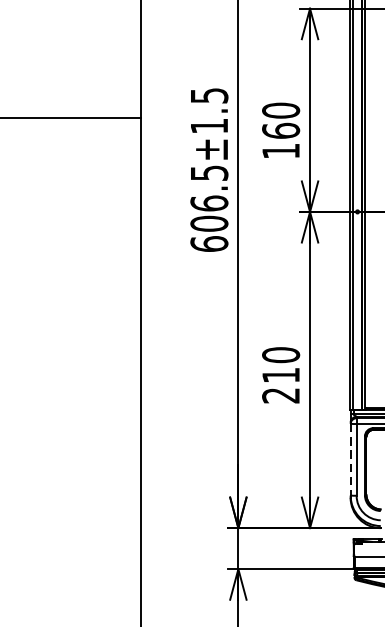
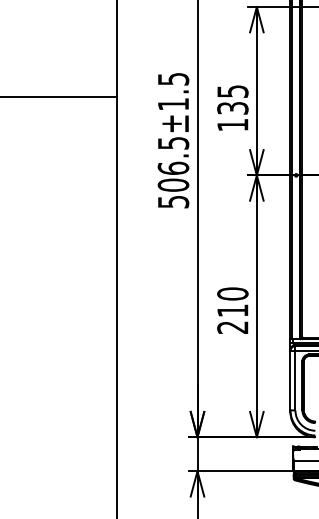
text: (280, 120) -> (232, 99), 160 -> 135
text: (209, 243) -> (173, 201), 606.5±1.5 -> 506.5±1.5
line: (350, 459) -> (290, 380), dashed -> solid

